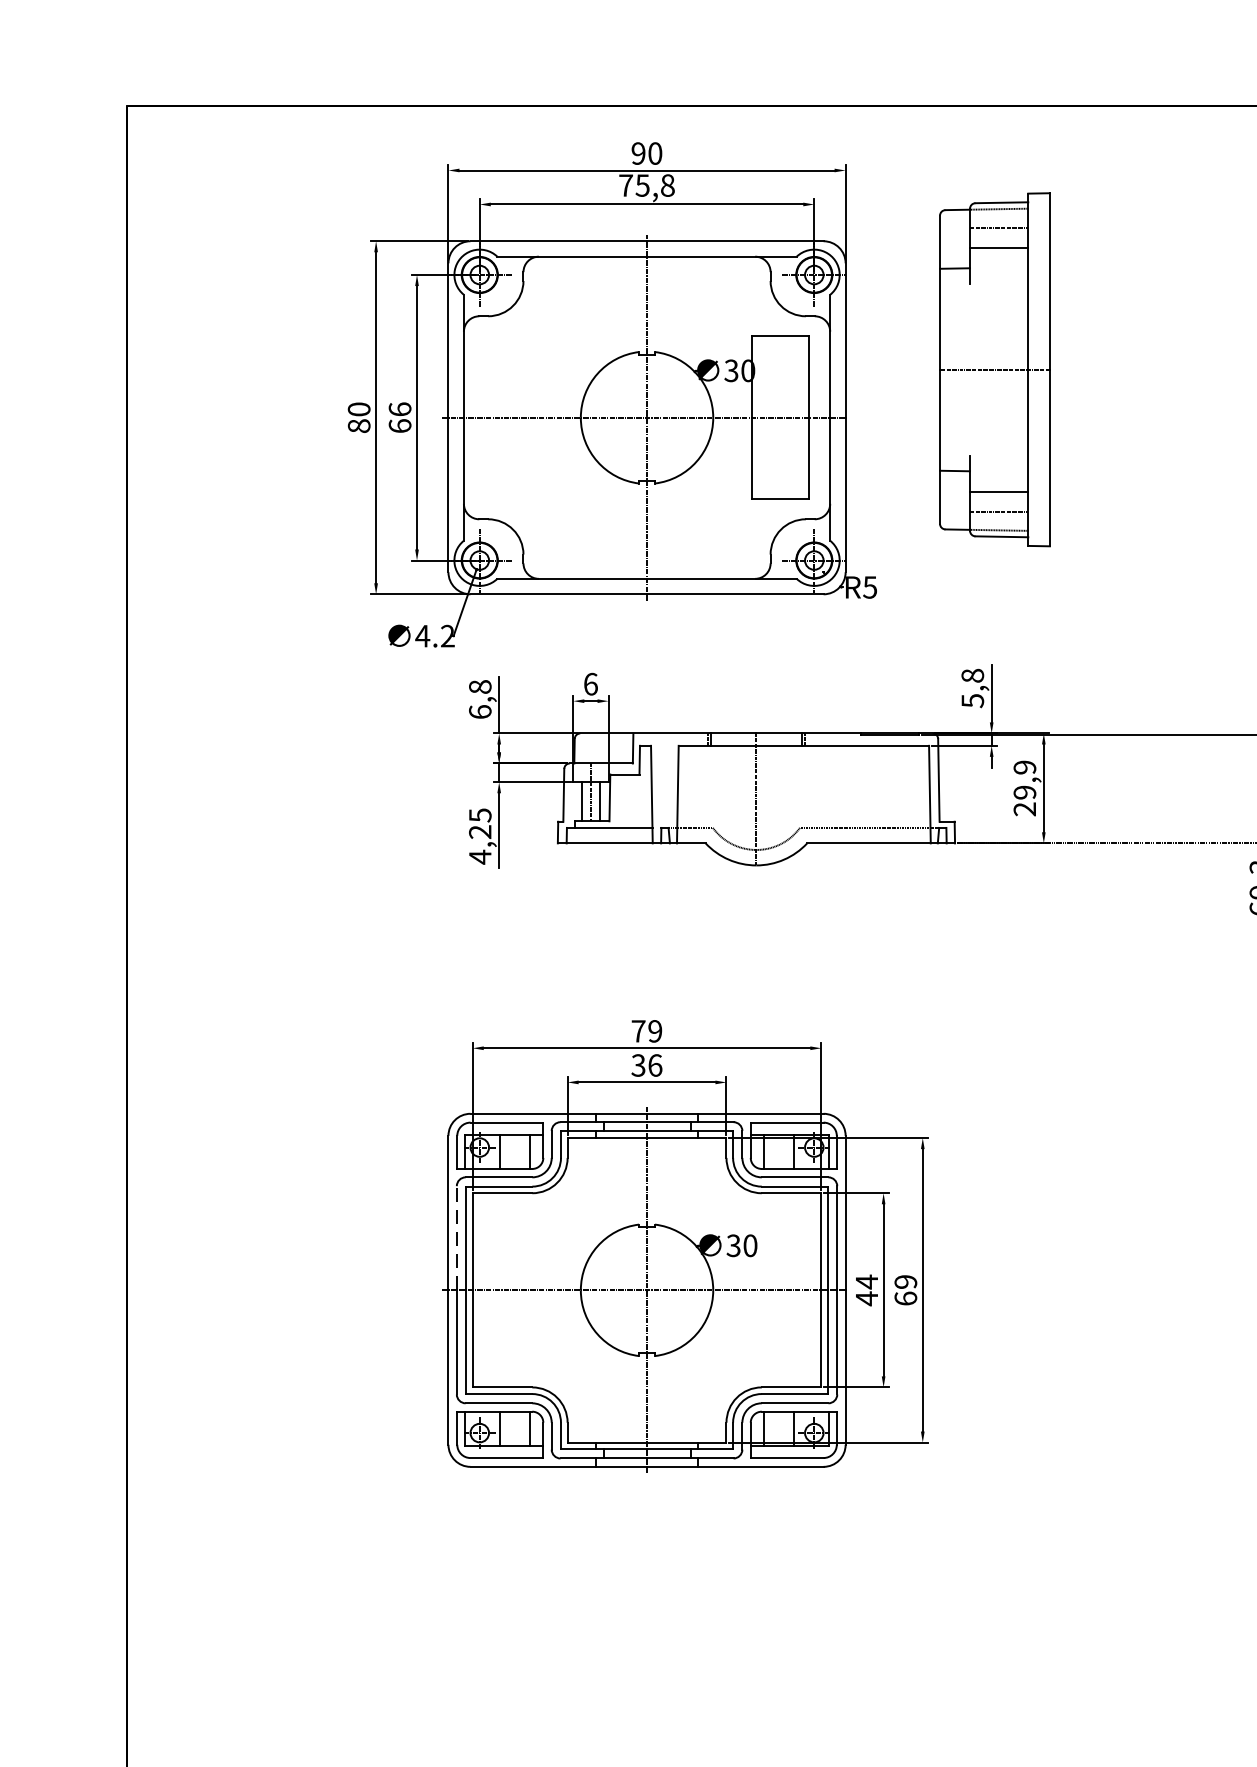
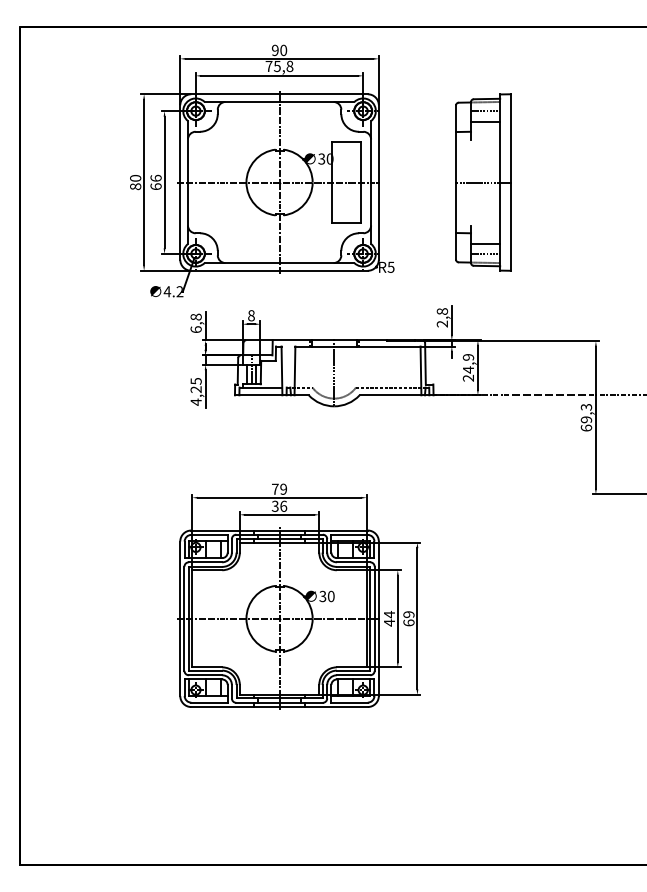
part: (994, 369) -> (483, 182), moved
text: (590, 683) -> (251, 315), 6 -> 8
text: (972, 699) -> (442, 323), 5,8 -> 2,8
text: (1024, 791) -> (468, 369), 29,9 -> 24,9
line: (456, 1237) -> (184, 592), dashed -> solid

